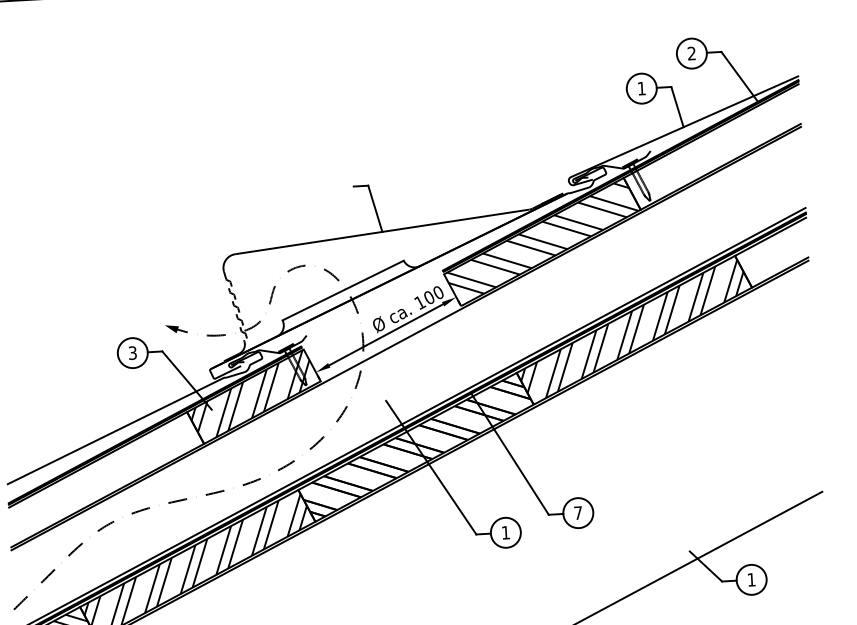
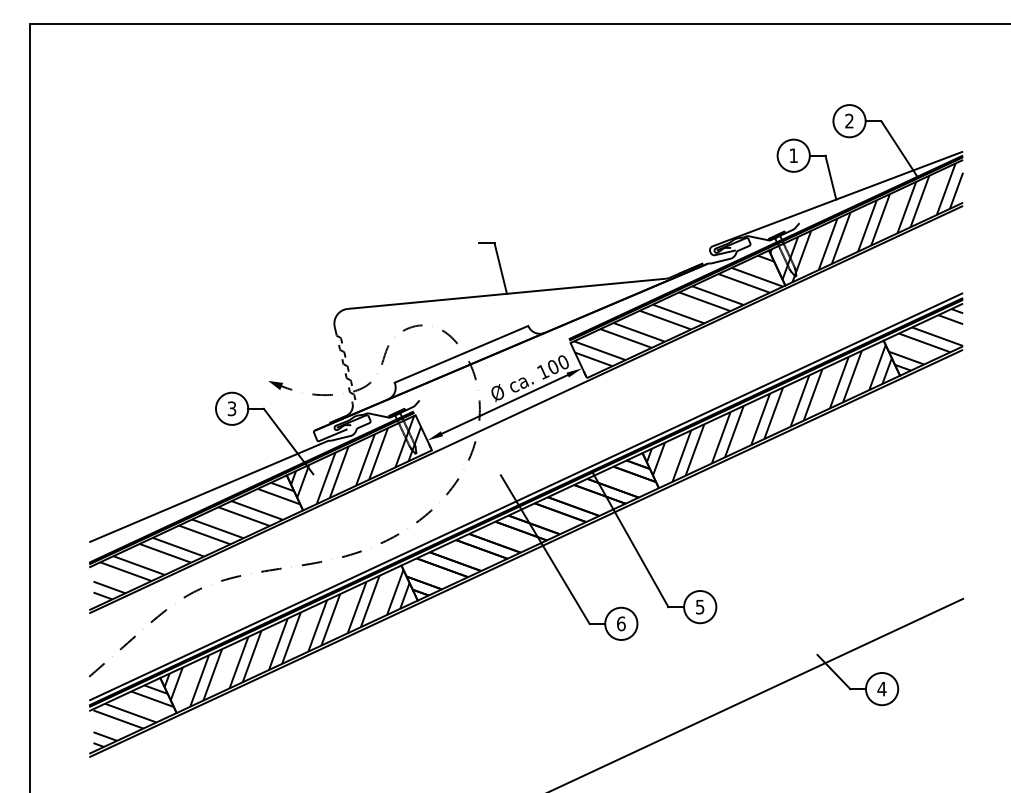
hatch: (712, 146) -> (866, 222), added
hatch: (773, 252) -> (925, 339), added
hatch: (106, 477) -> (196, 540), added
text: (578, 513) -> (700, 607), 7 -> 5
text: (505, 532) -> (621, 623), 1 -> 6
text: (751, 579) -> (881, 688), 1 -> 4

